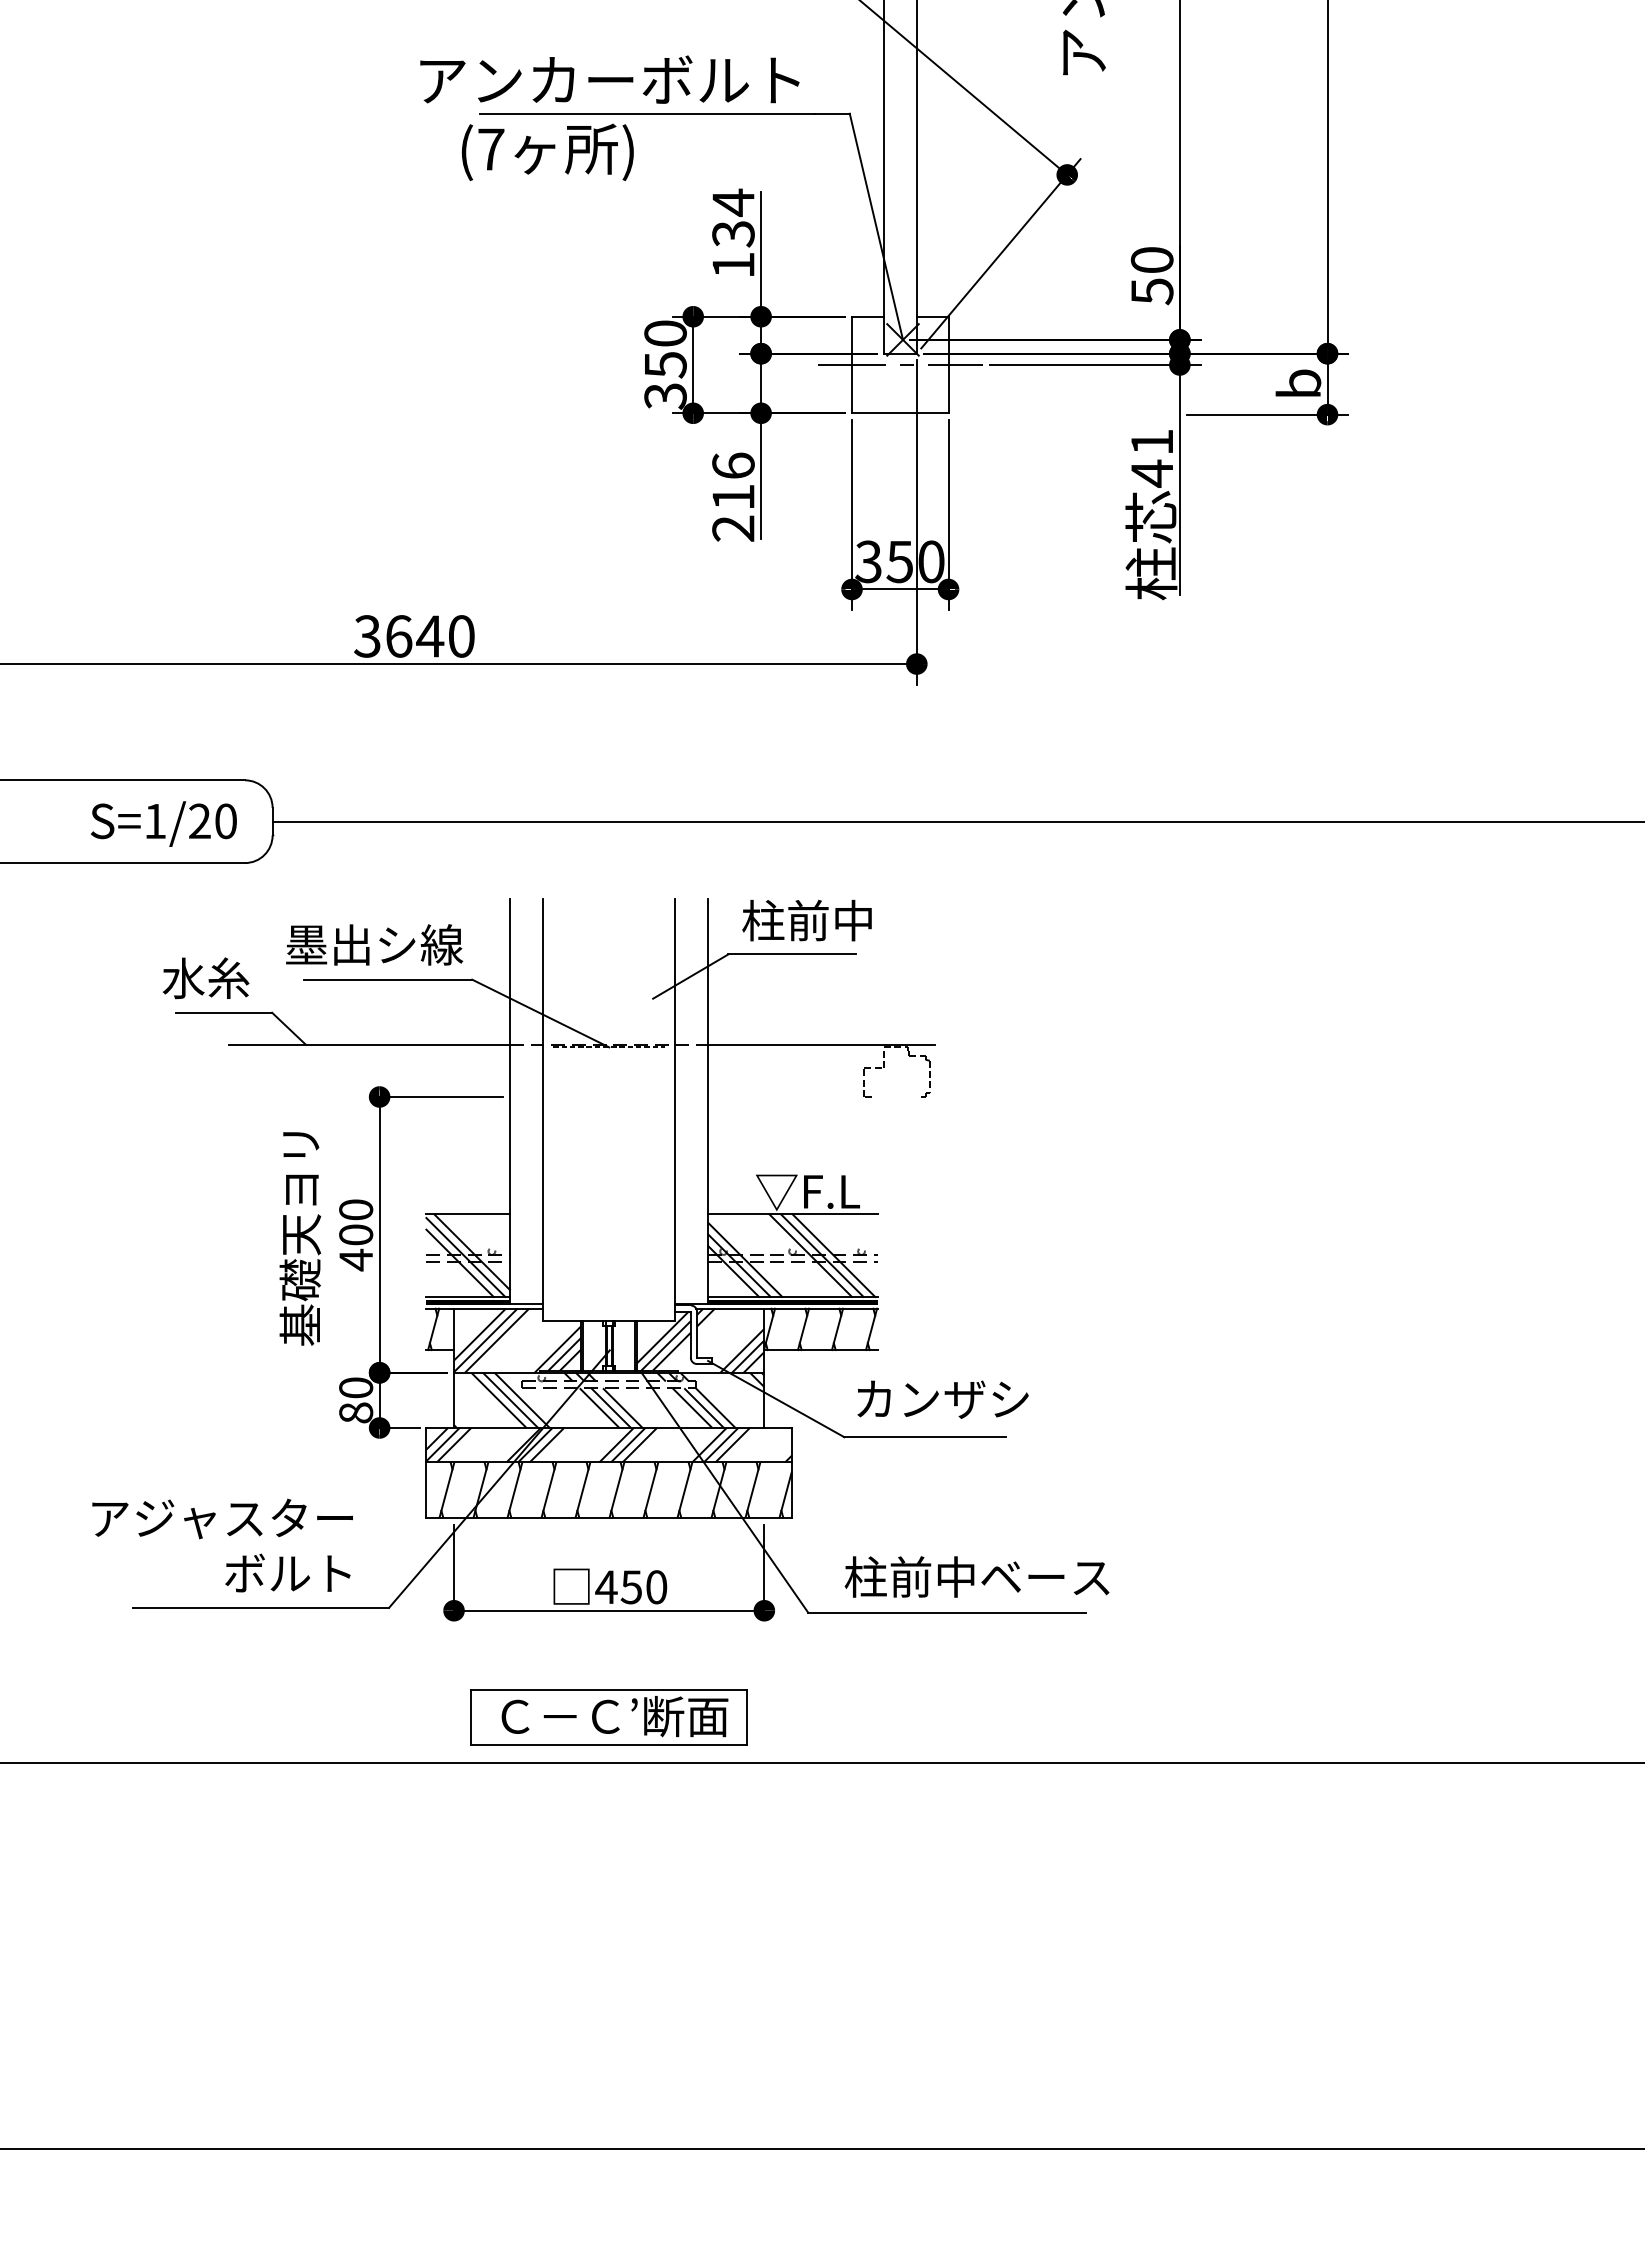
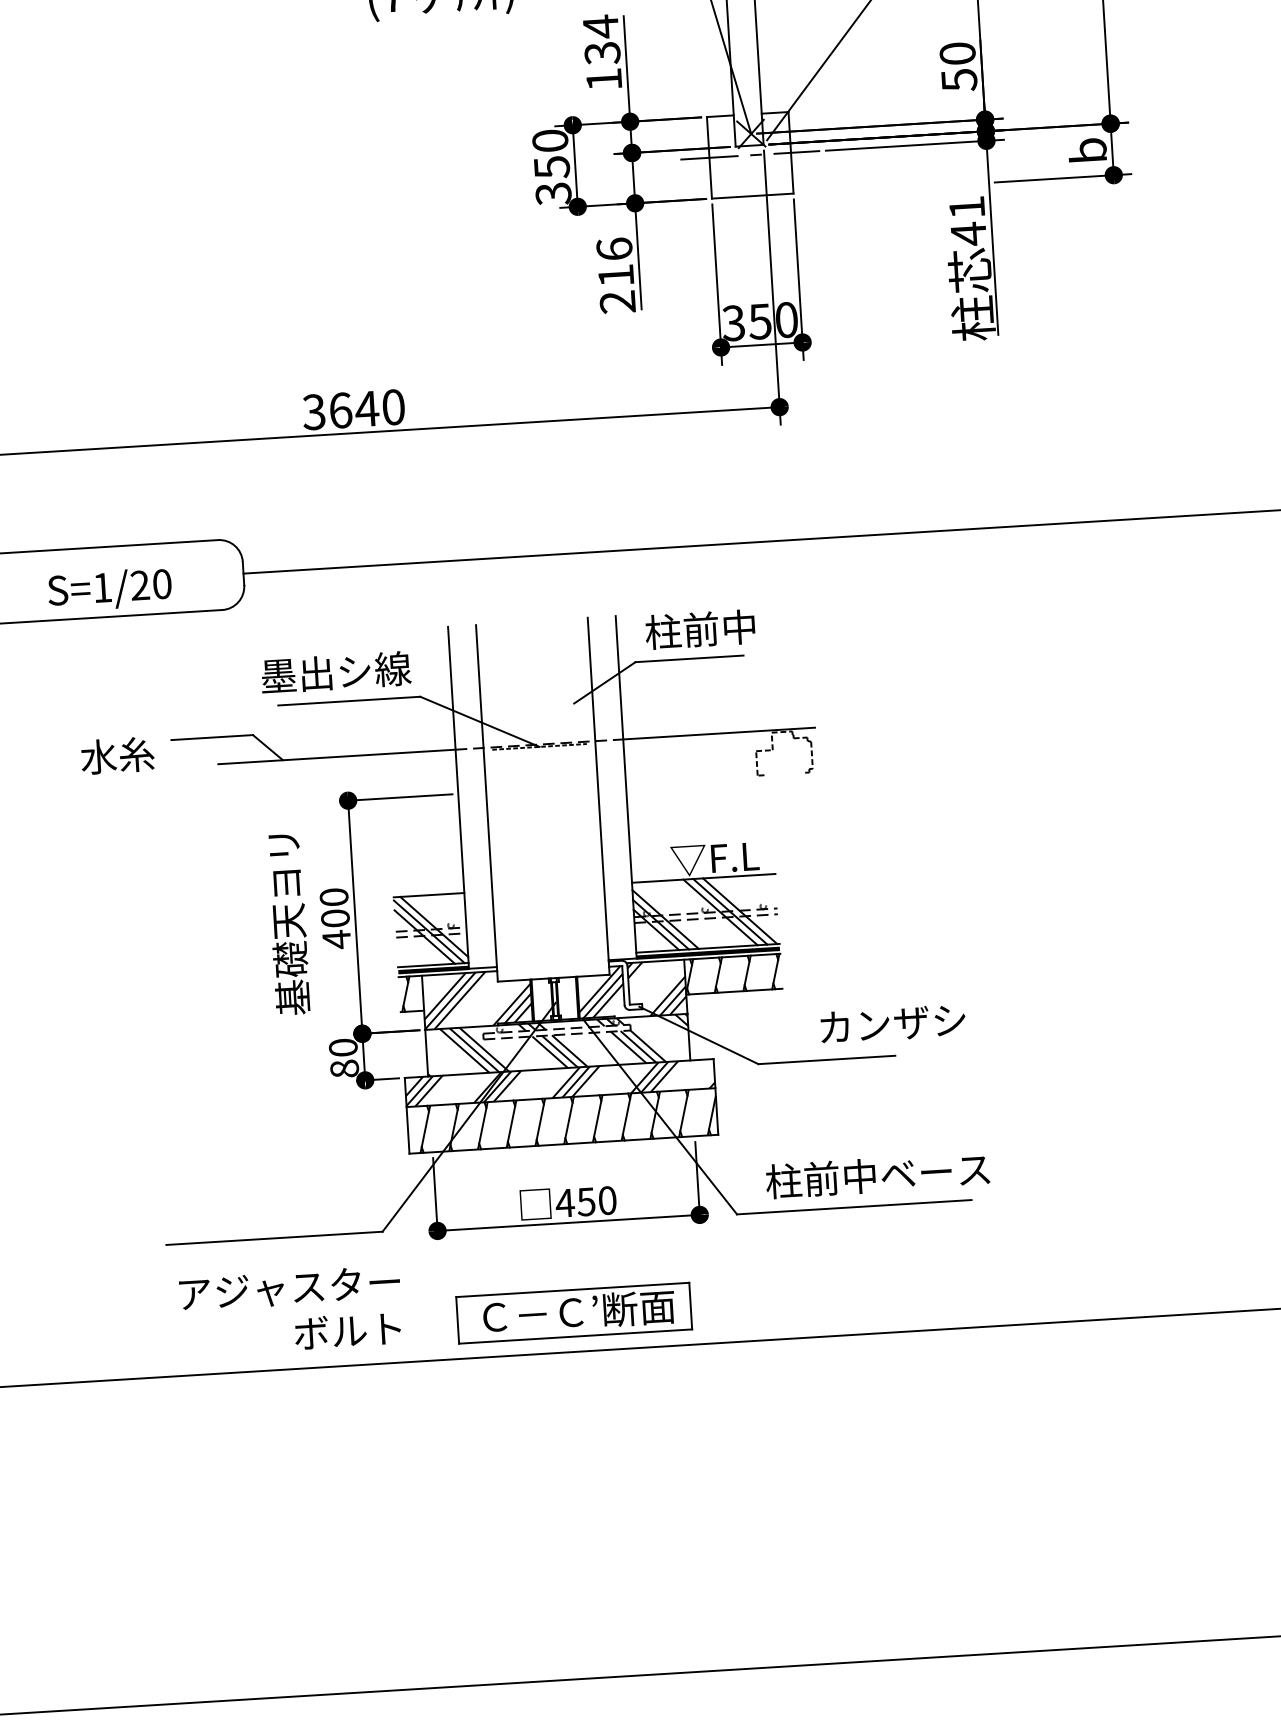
text: (163, 823) -> (109, 589), moved
text: (205, 978) -> (117, 755), moved
text: (942, 1399) -> (892, 1023), moved
text: (222, 1545) -> (291, 1310), moved

